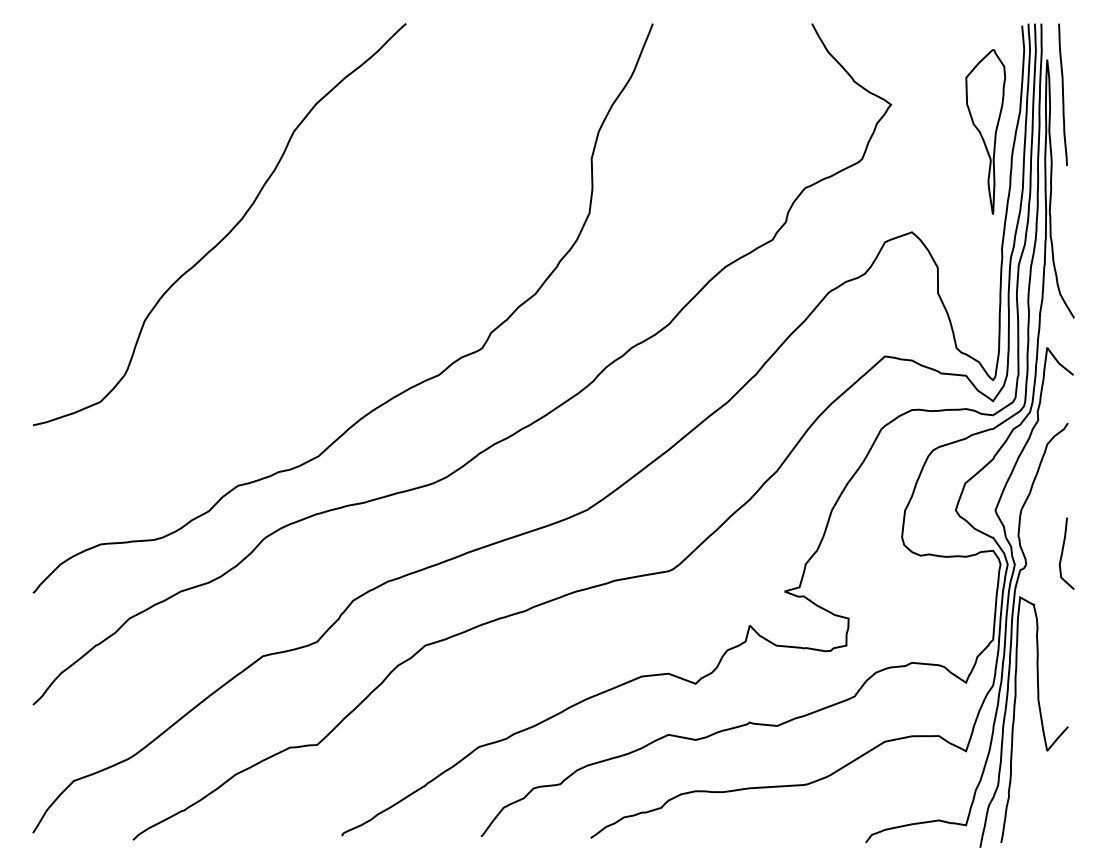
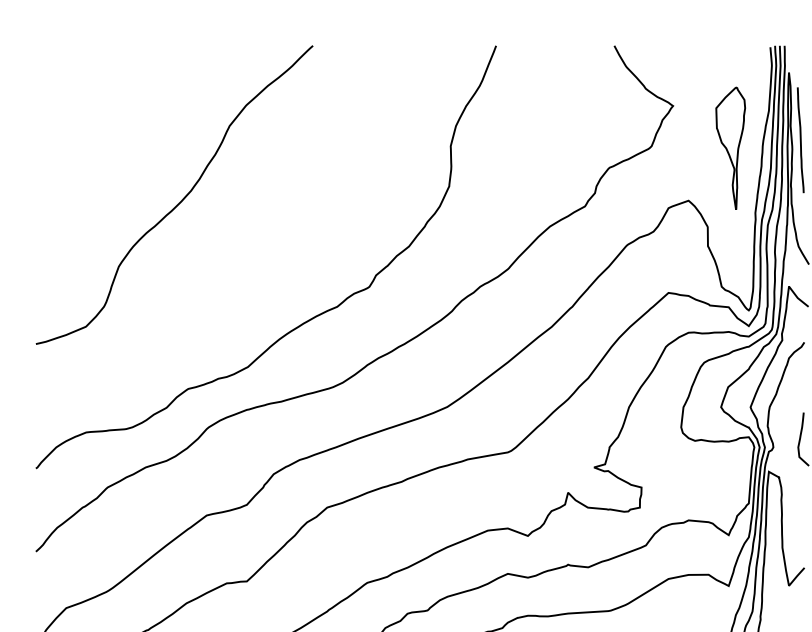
curve: (1062, 94) -> (800, 139), moved
part: (985, 131) -> (730, 148), moved

